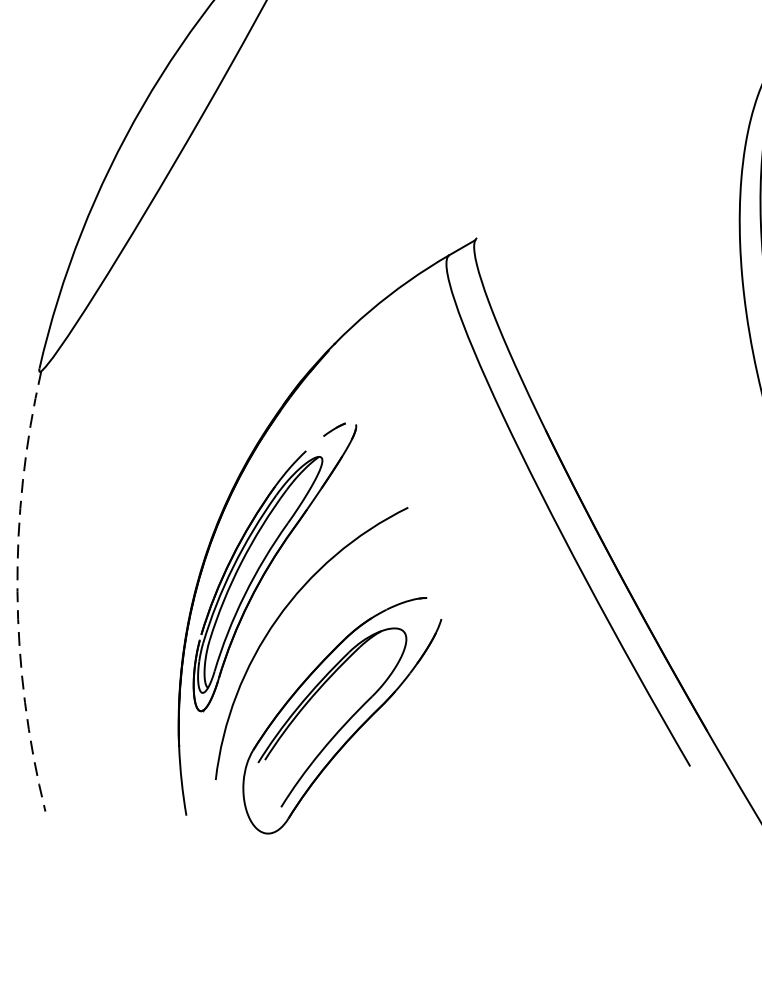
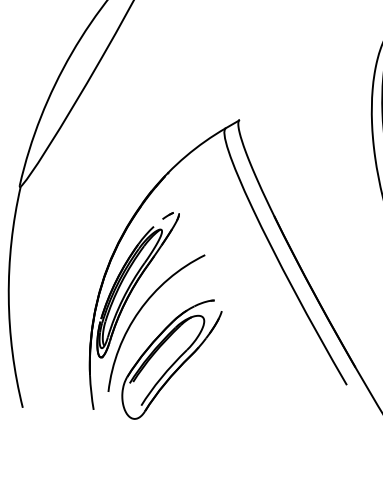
arc: (16, 592) -> (8, 297), dashed -> solid

